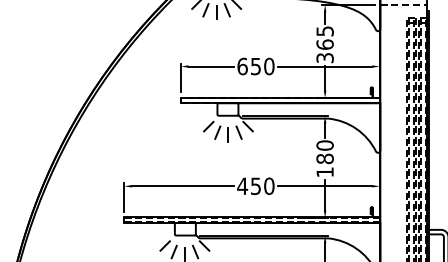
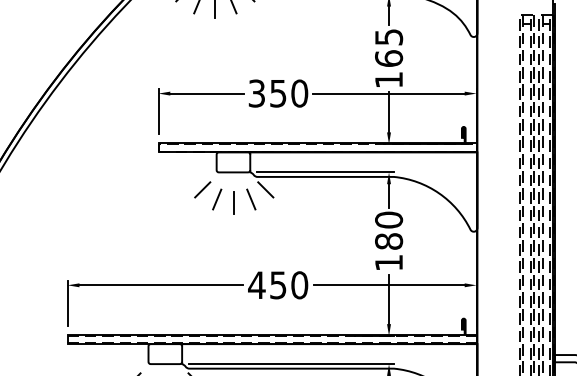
text: (324, 58) -> (388, 80), 365 -> 165
text: (242, 66) -> (256, 93), 650 -> 350

